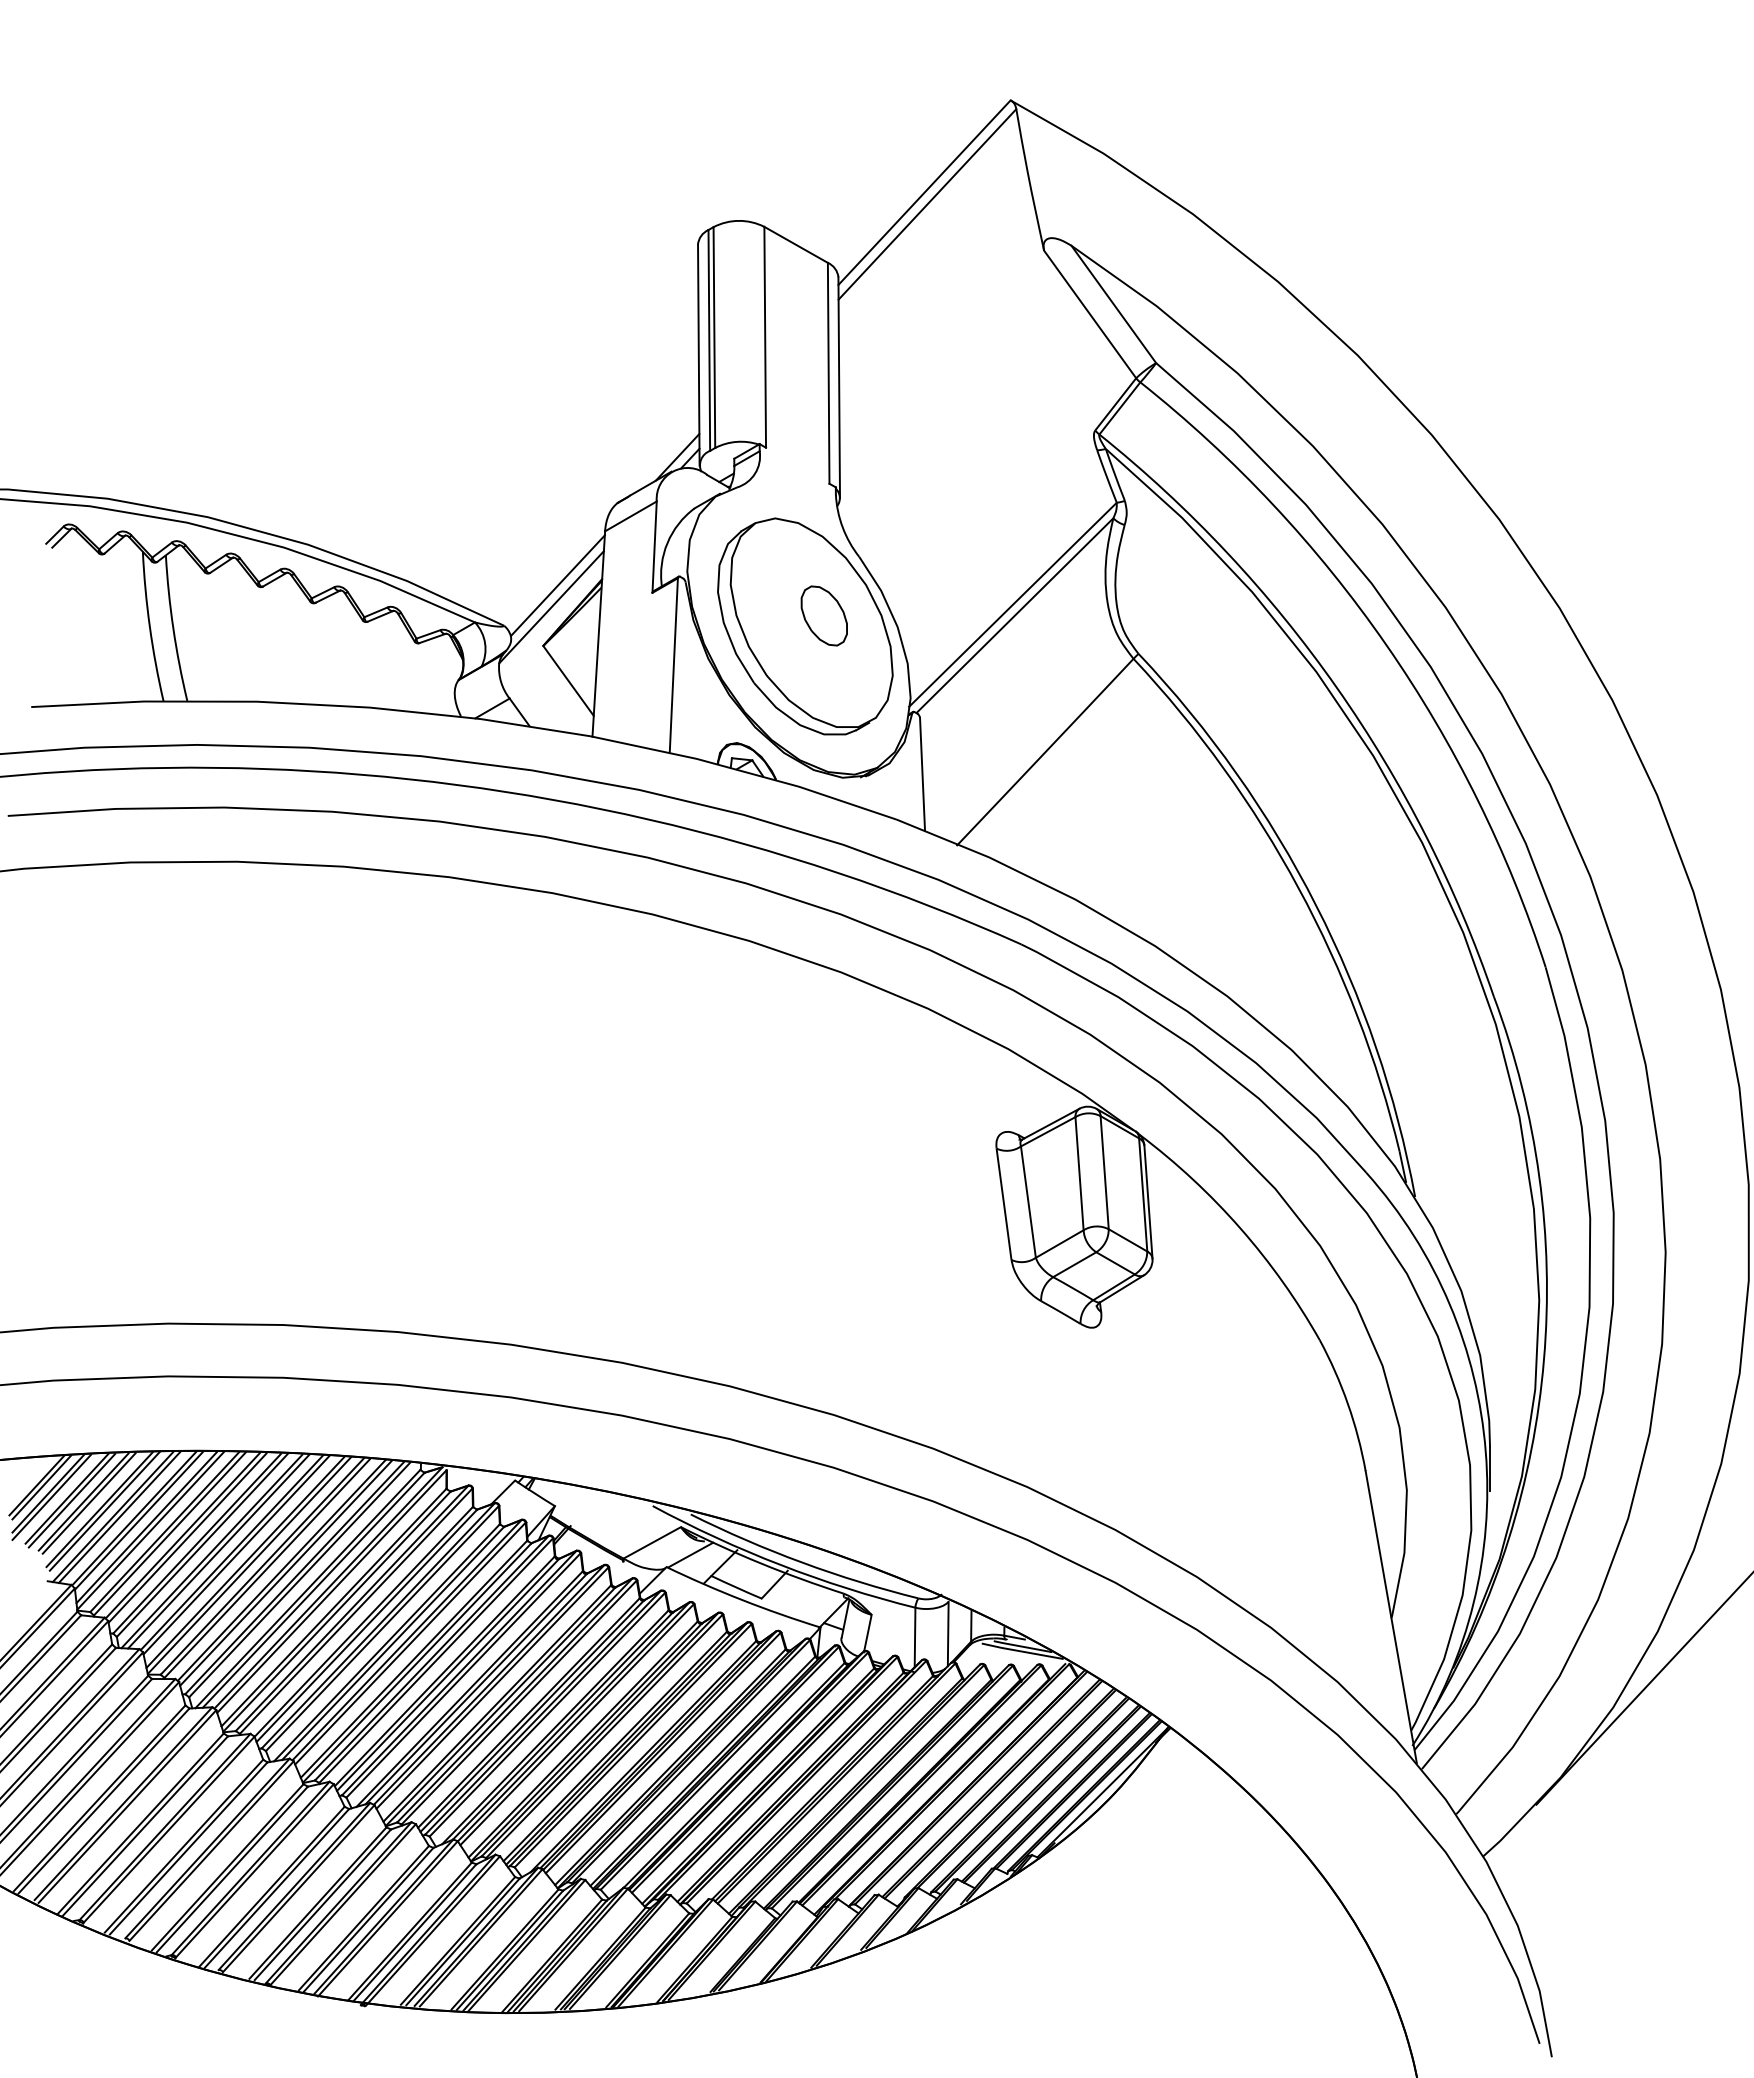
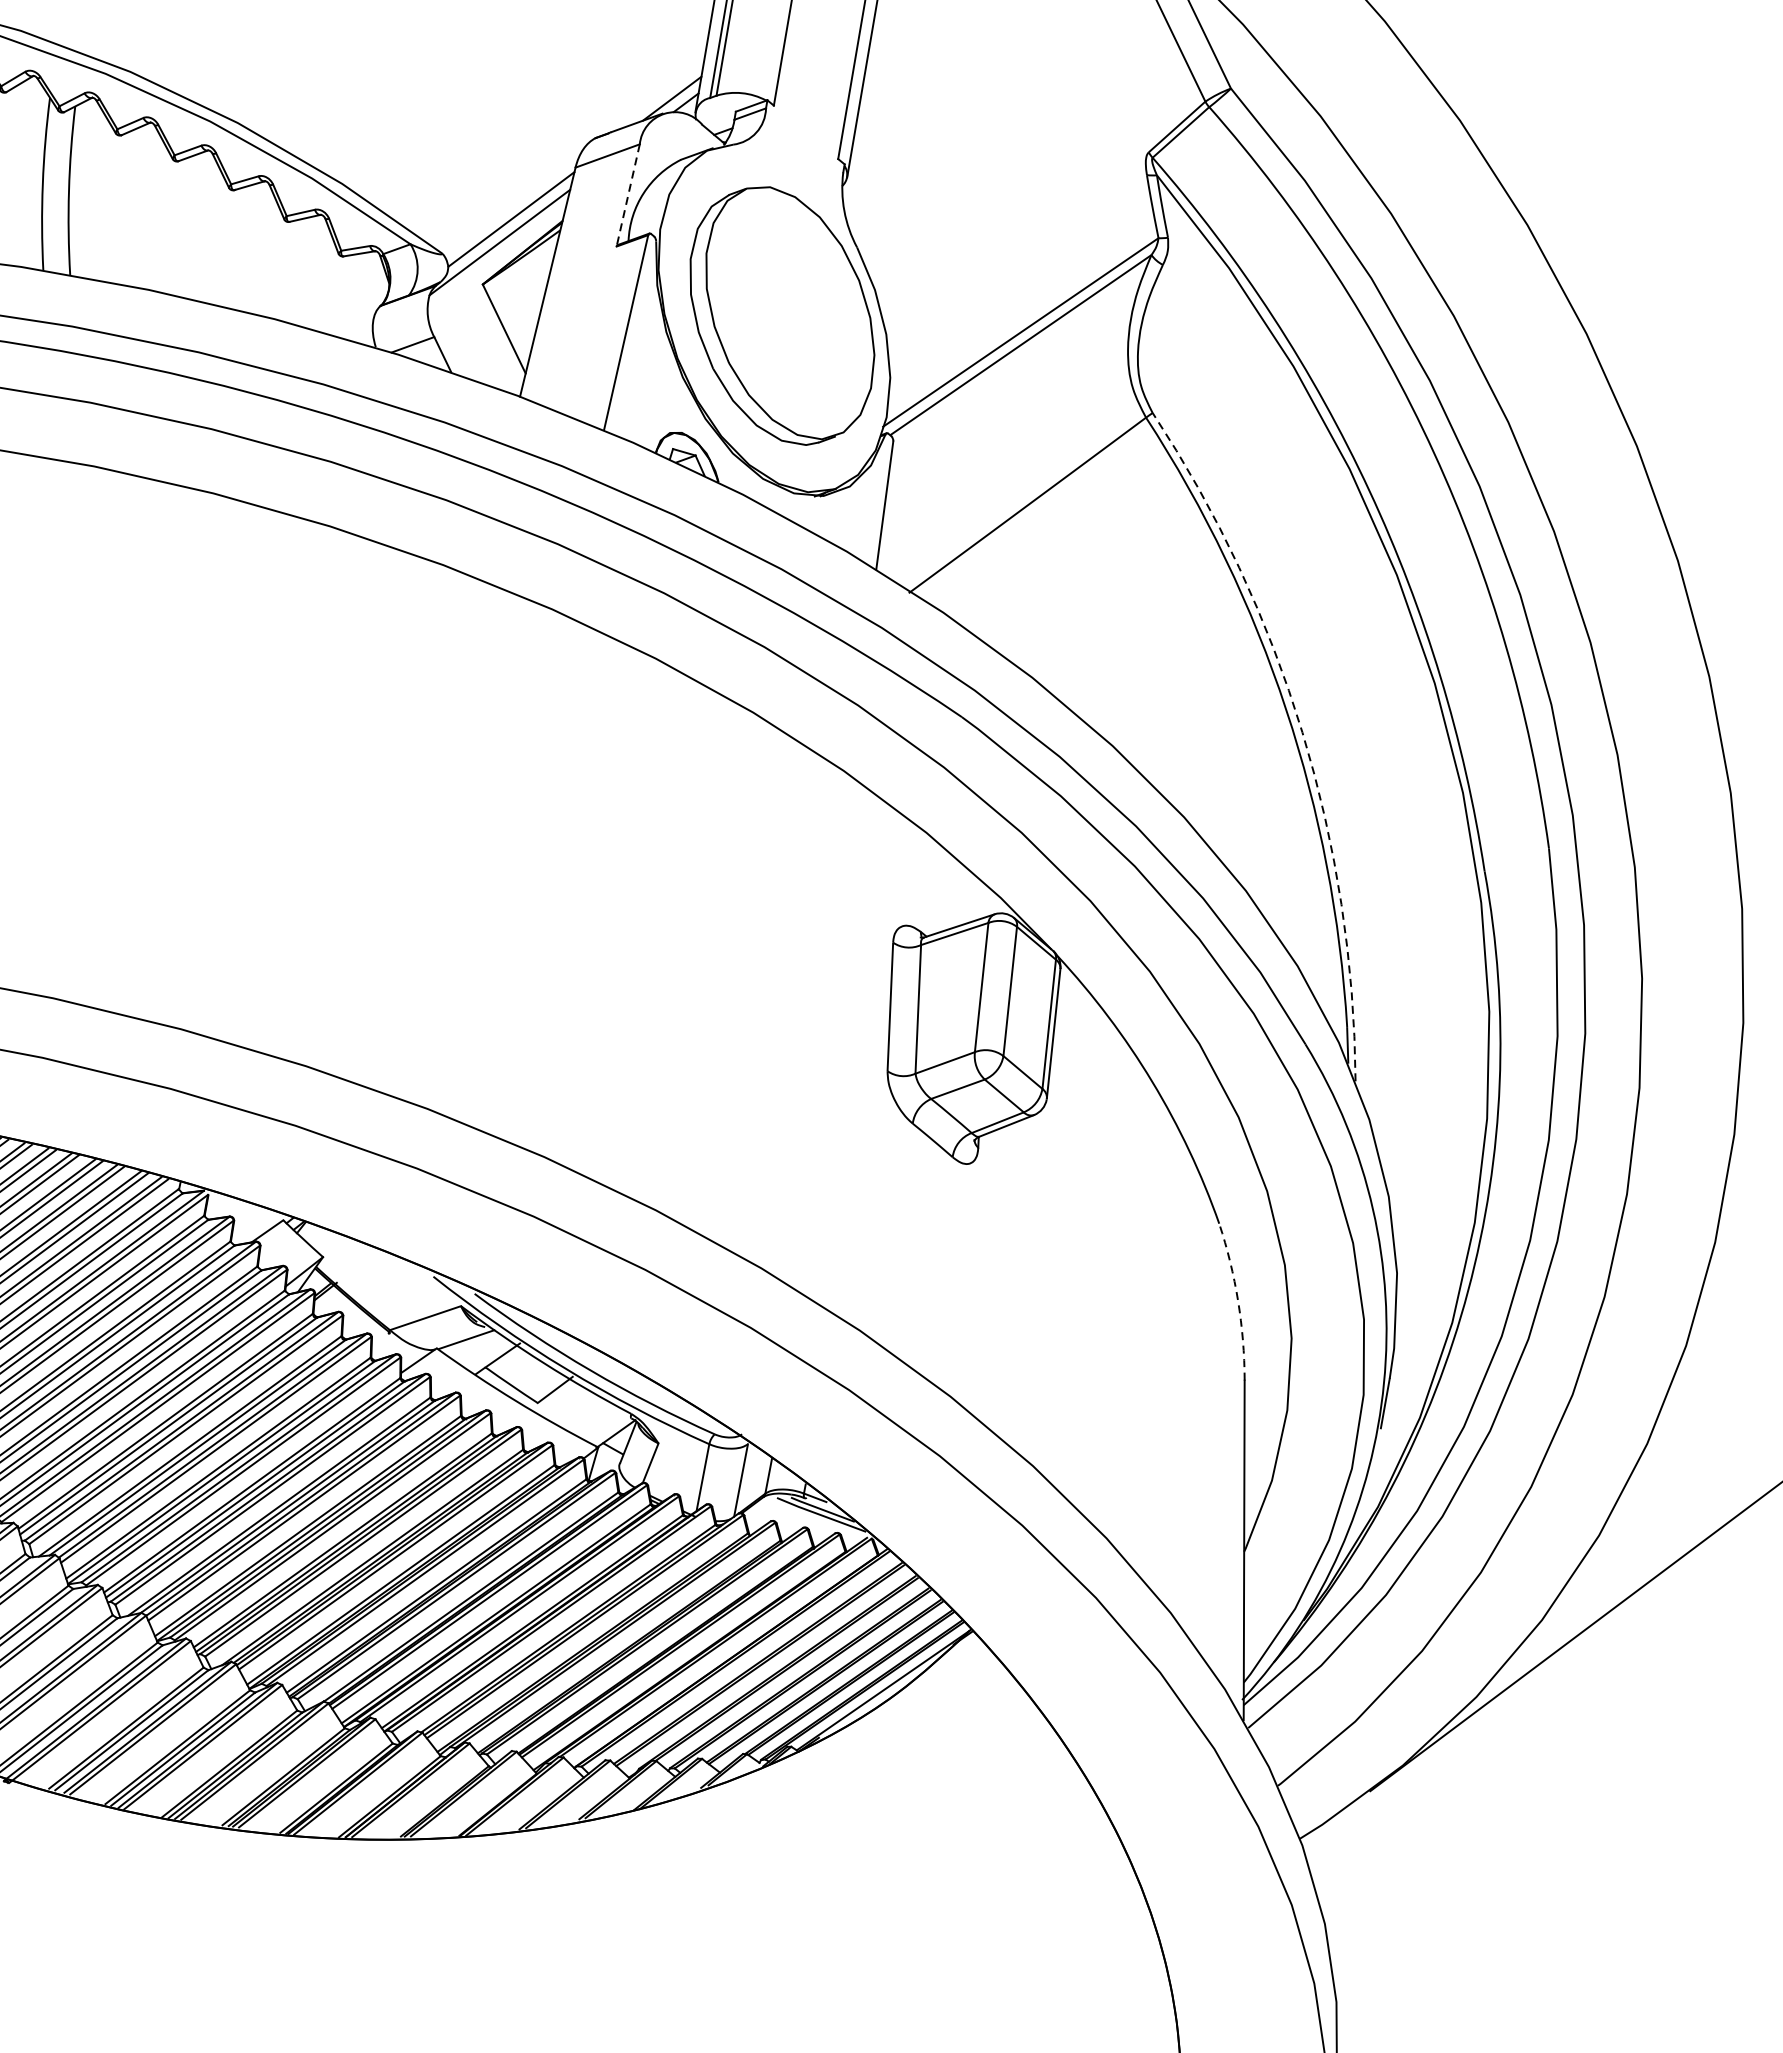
line: (654, 547) -> (628, 195), solid -> dashed
part: (823, 615) -> (805, 306), removed
arc: (1316, 905) -> (1302, 732), solid -> dashed
arc: (1347, 1403) -> (1237, 1300), solid -> dashed

